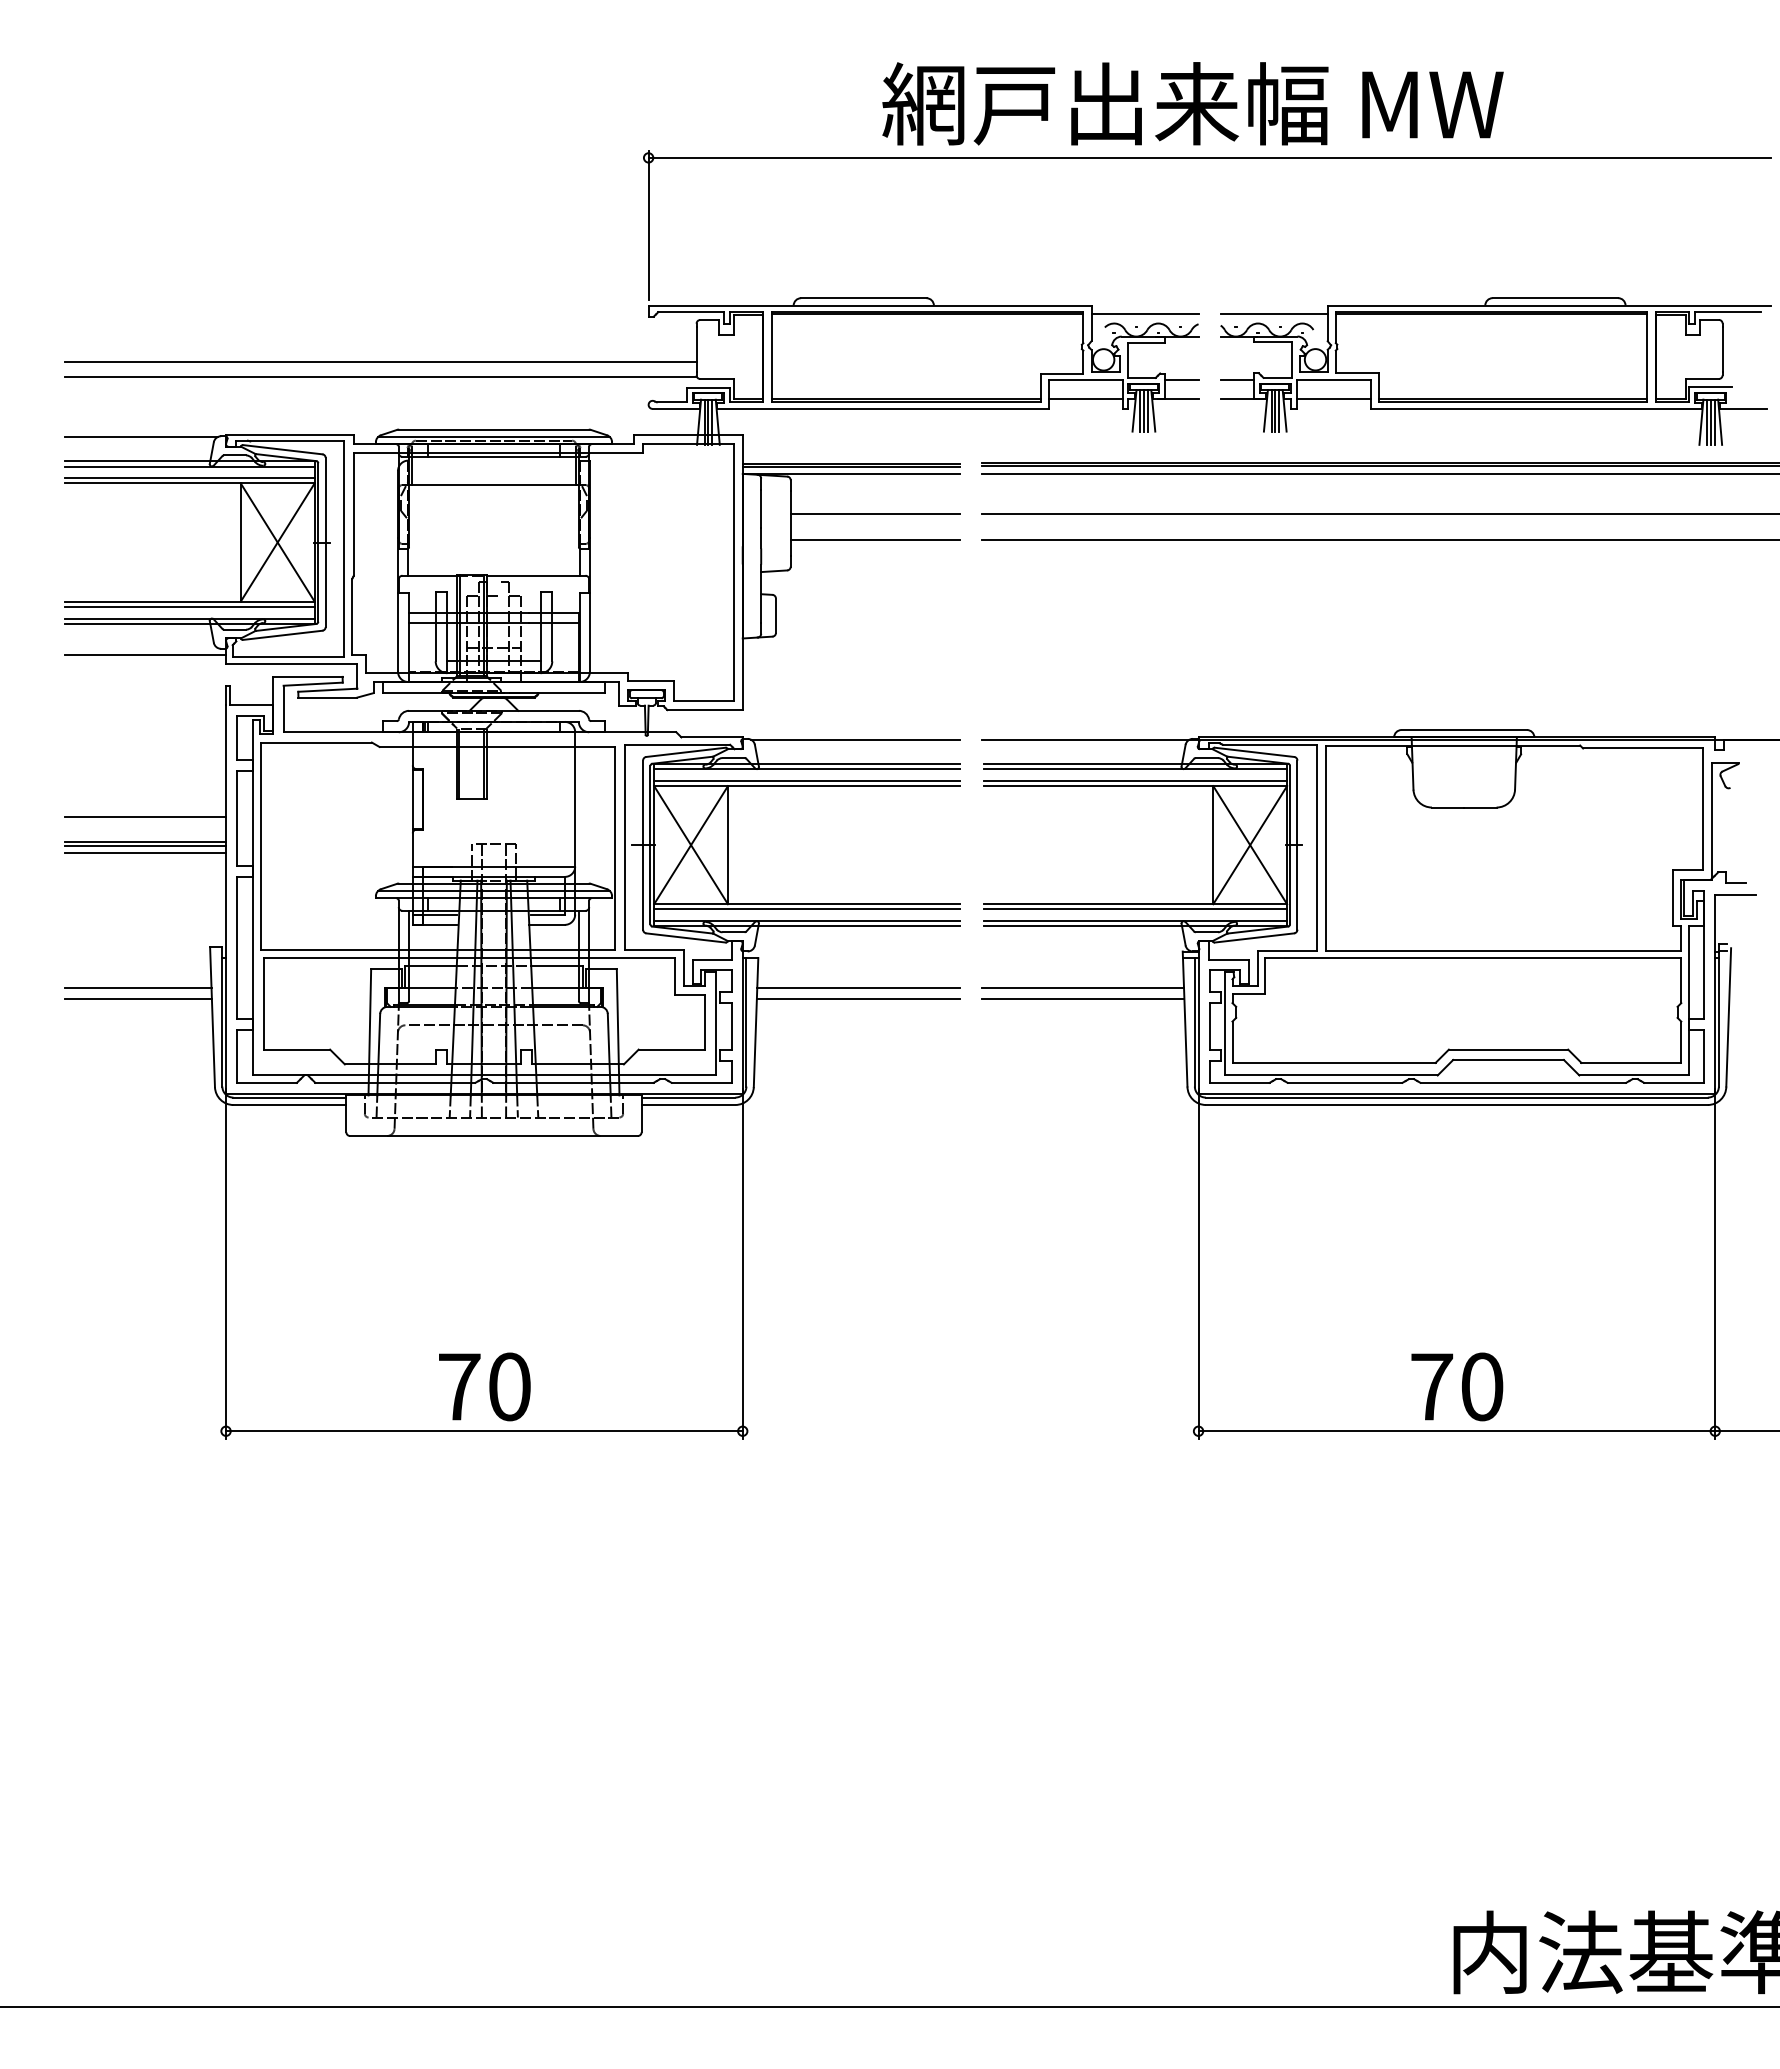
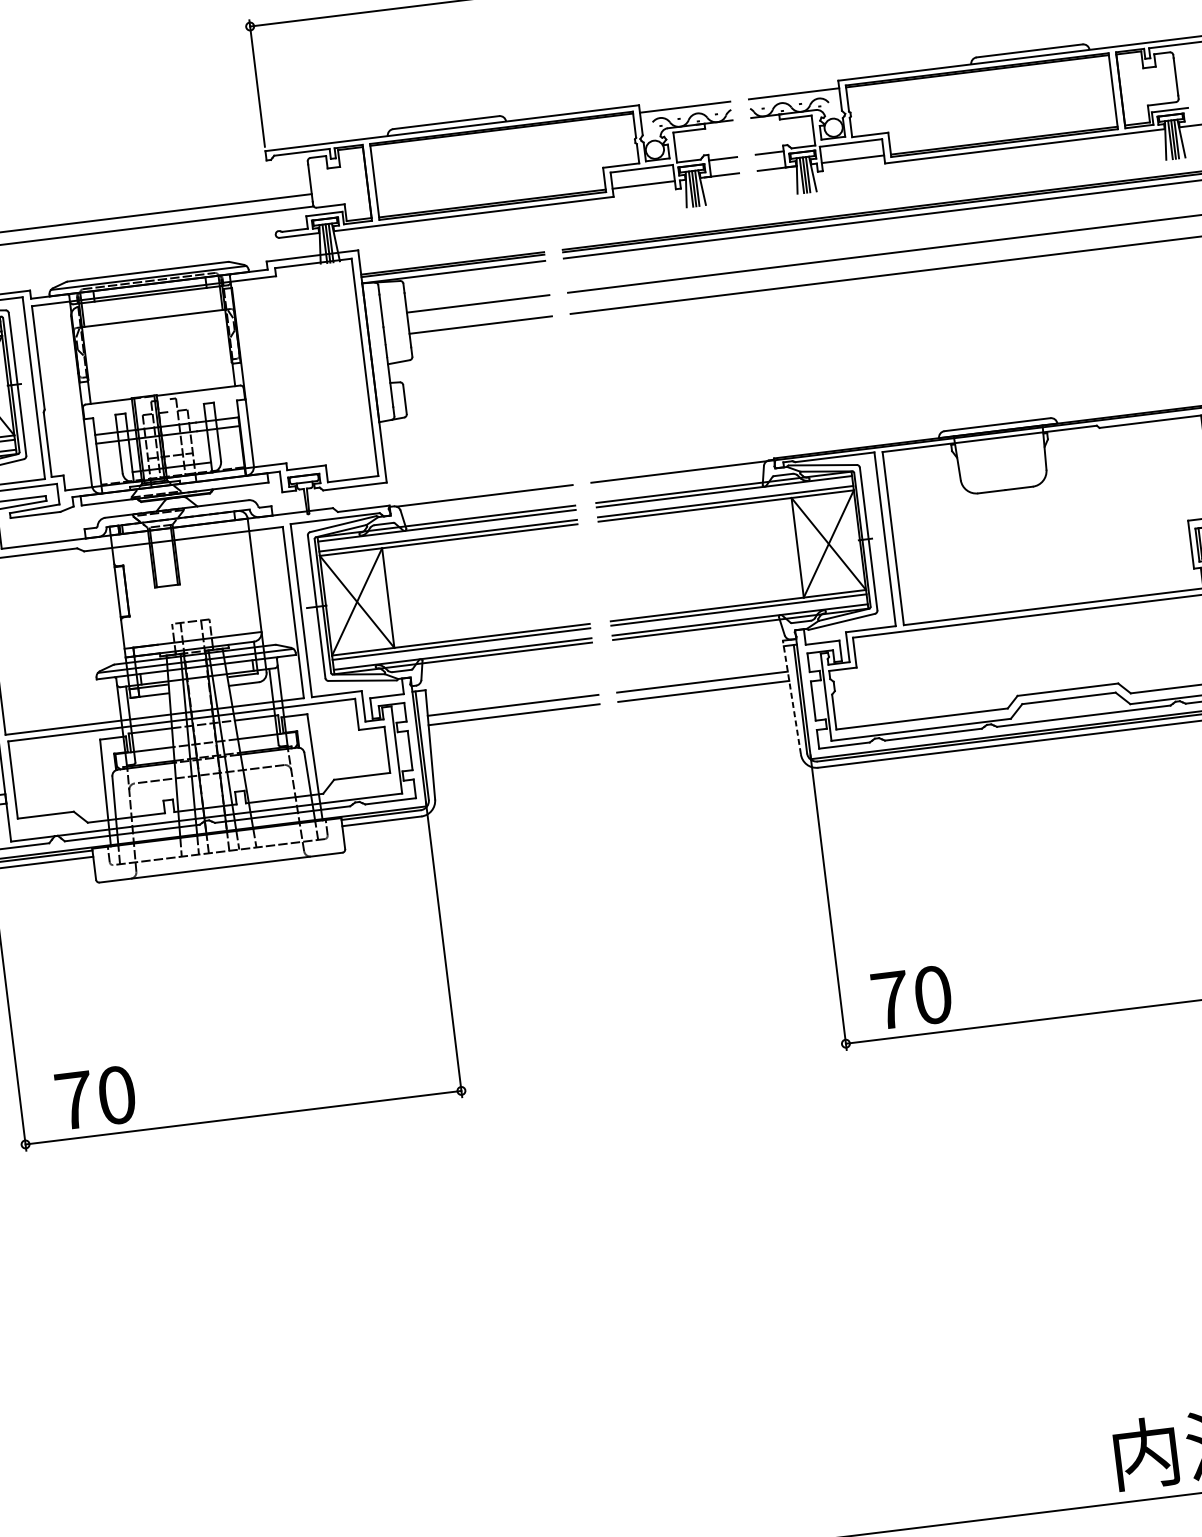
line: (1185, 1019) -> (792, 697), solid -> dashed
text: (484, 1386) -> (95, 1097), moved
text: (1457, 1386) -> (912, 997), moved

